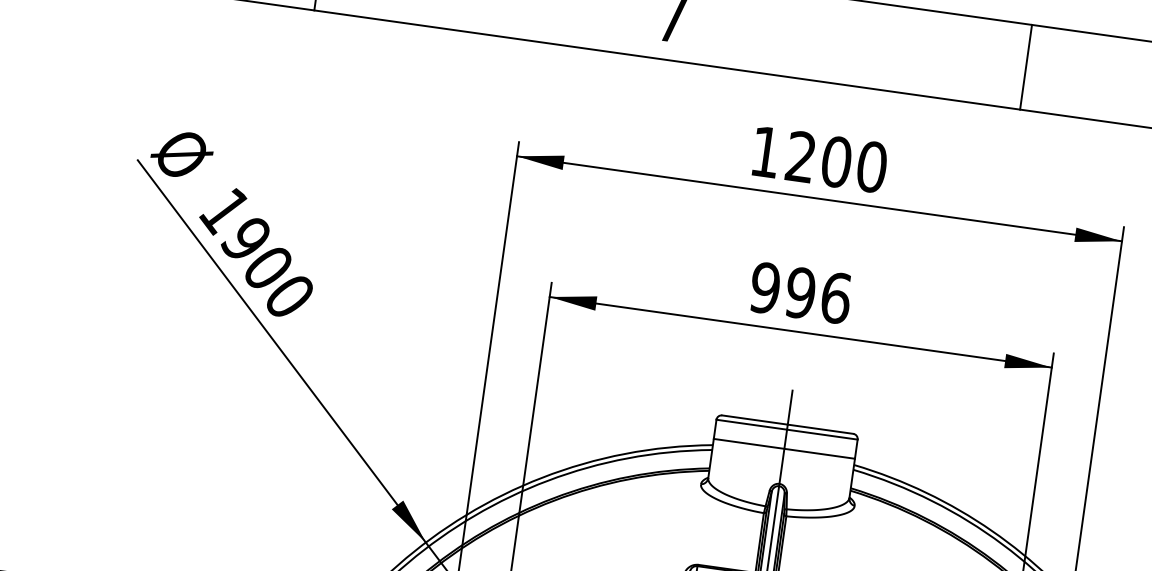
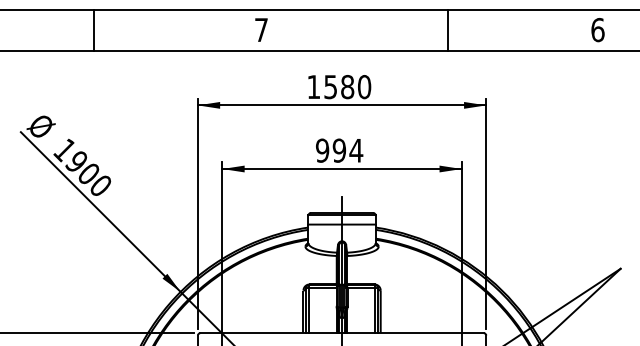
line: (1027, 67) -> (448, 30), moved
text: (819, 160) -> (339, 87), 1200 -> 1580
text: (836, 297) -> (356, 150), 996 -> 994

